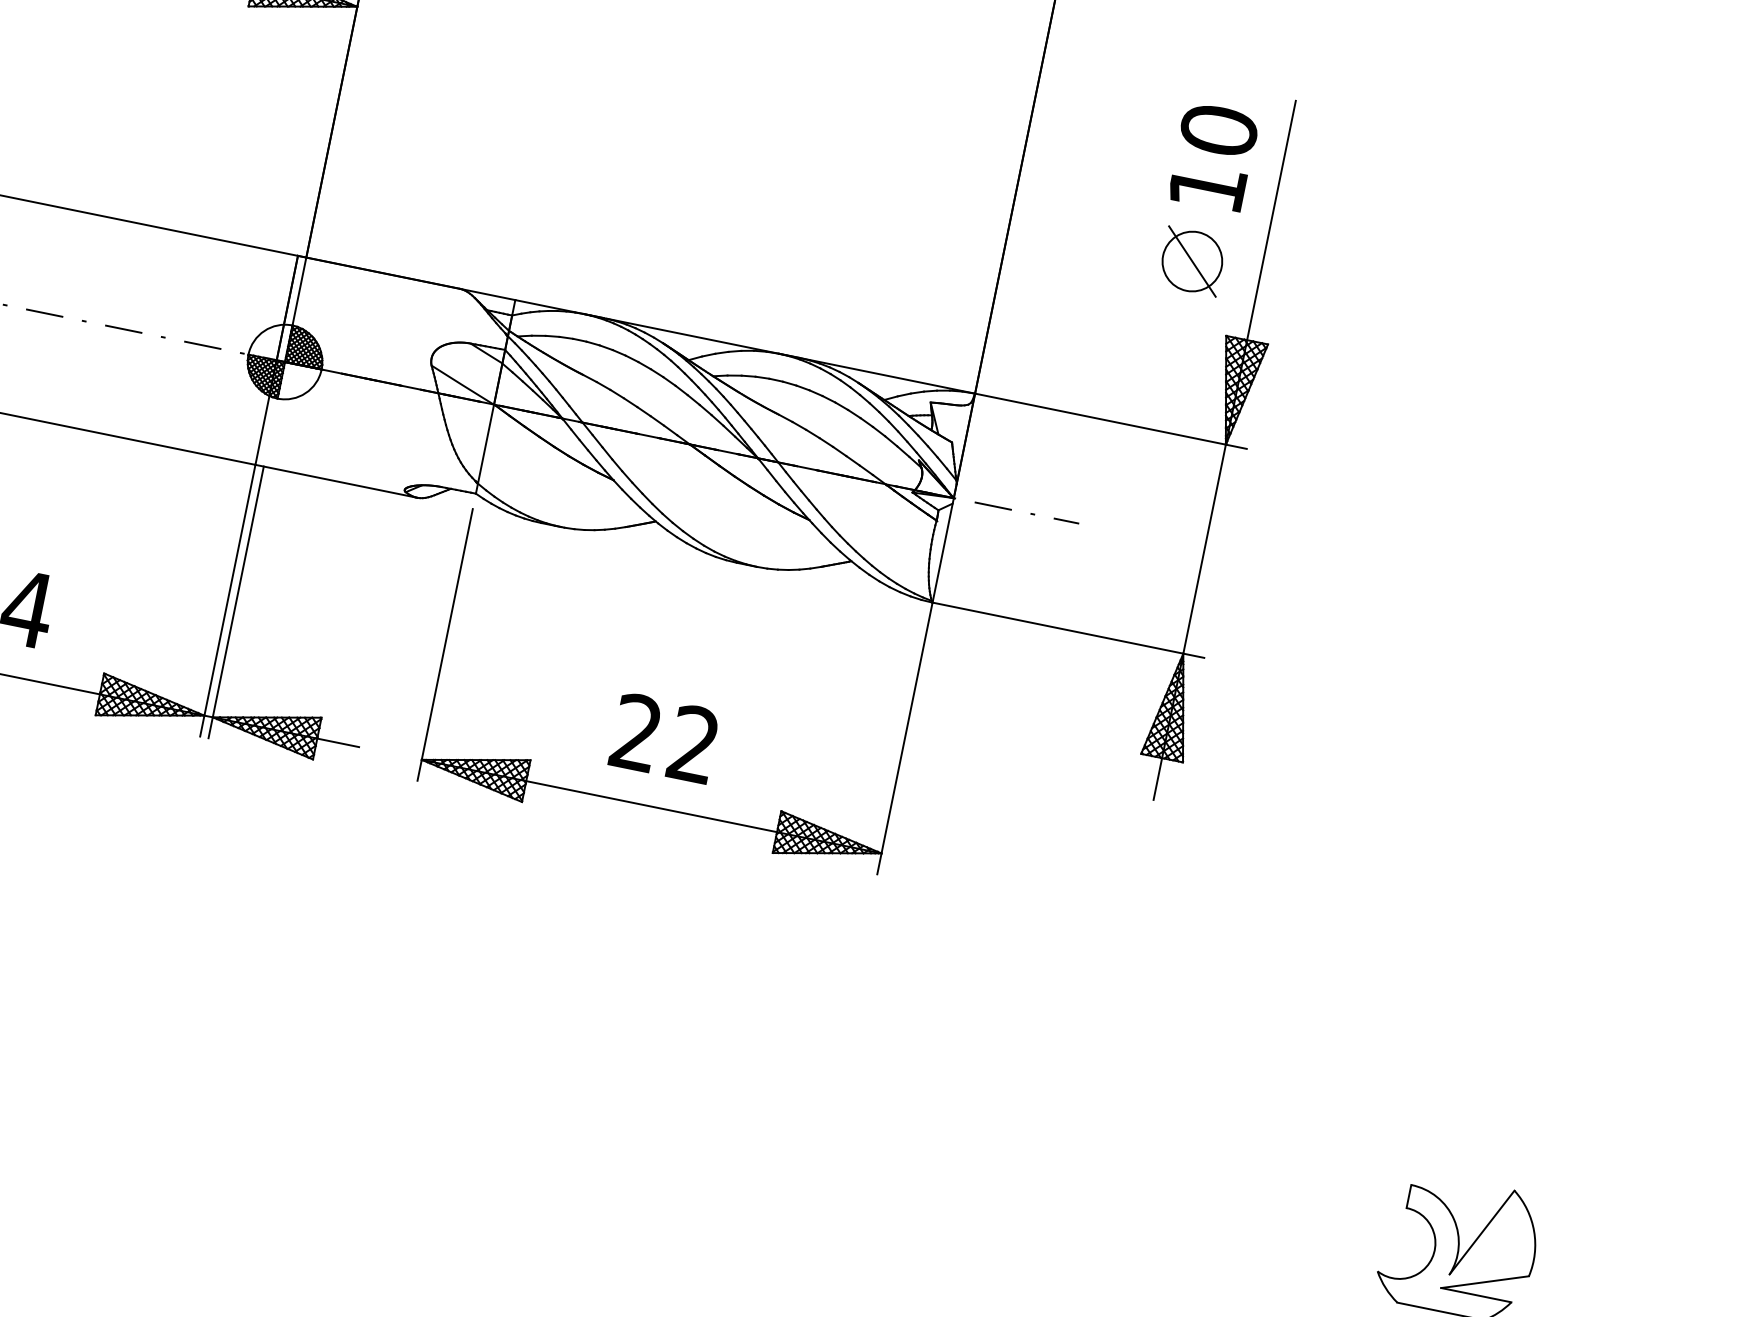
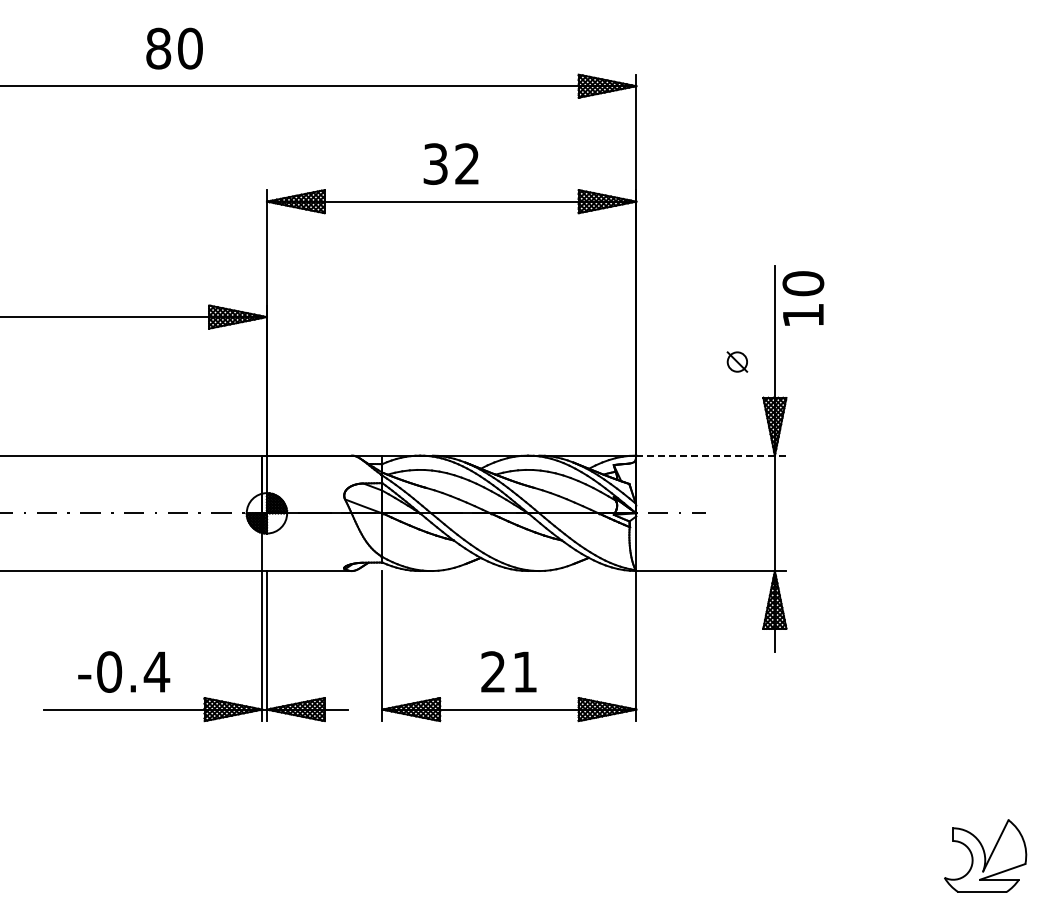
text: (1213, 157) -> (803, 298), moved
part: (1192, 260) -> (737, 361), size x0.6
line: (1109, 420) -> (710, 455), solid -> dashed
text: (693, 743) -> (524, 671), 22 -> 21

